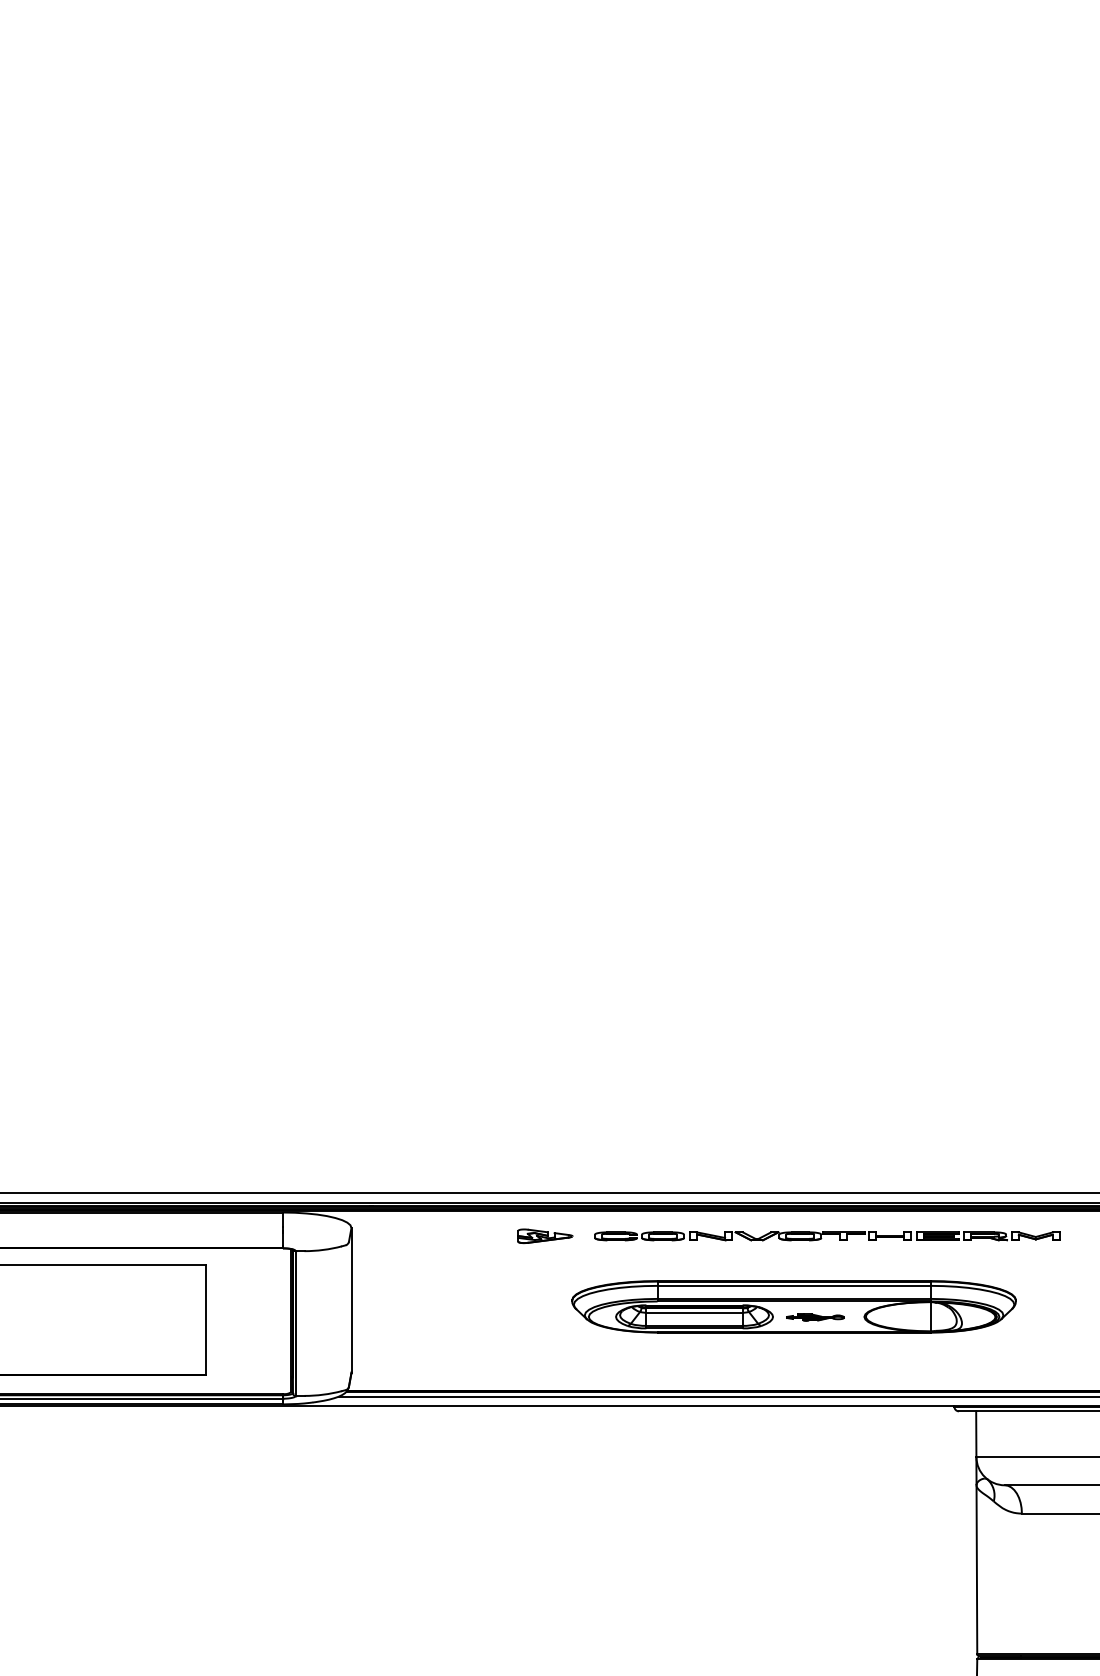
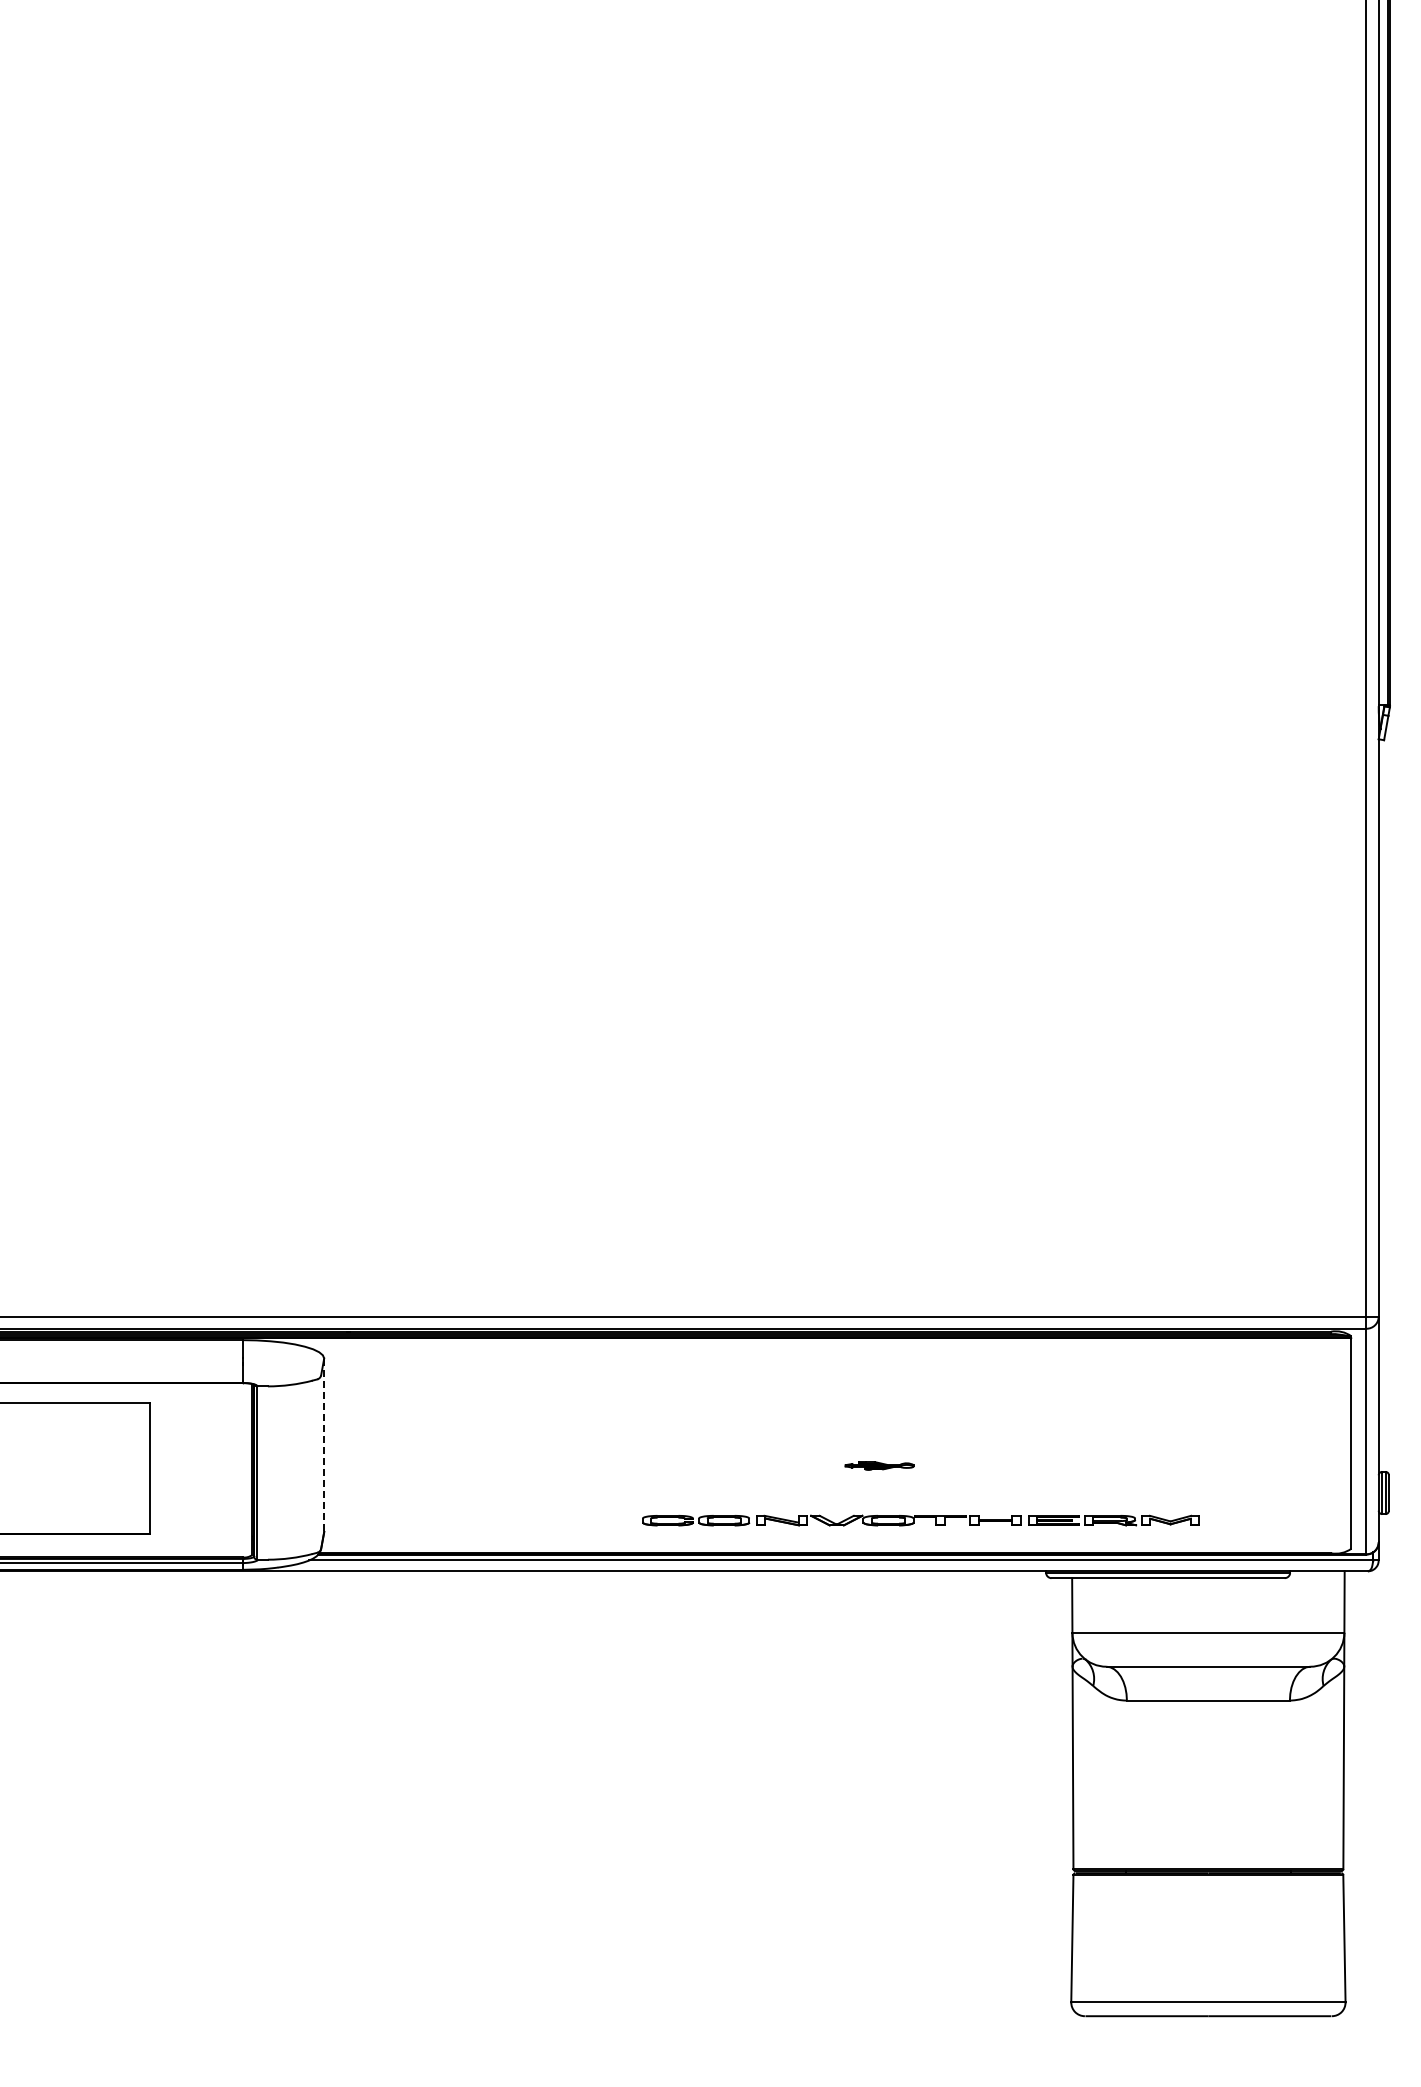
part: (544, 1236) -> (555, 1368), removed
part: (826, 1236) -> (920, 1520), moved
line: (351, 1300) -> (324, 1445), solid -> dashed
part: (793, 1306) -> (853, 1452), removed

